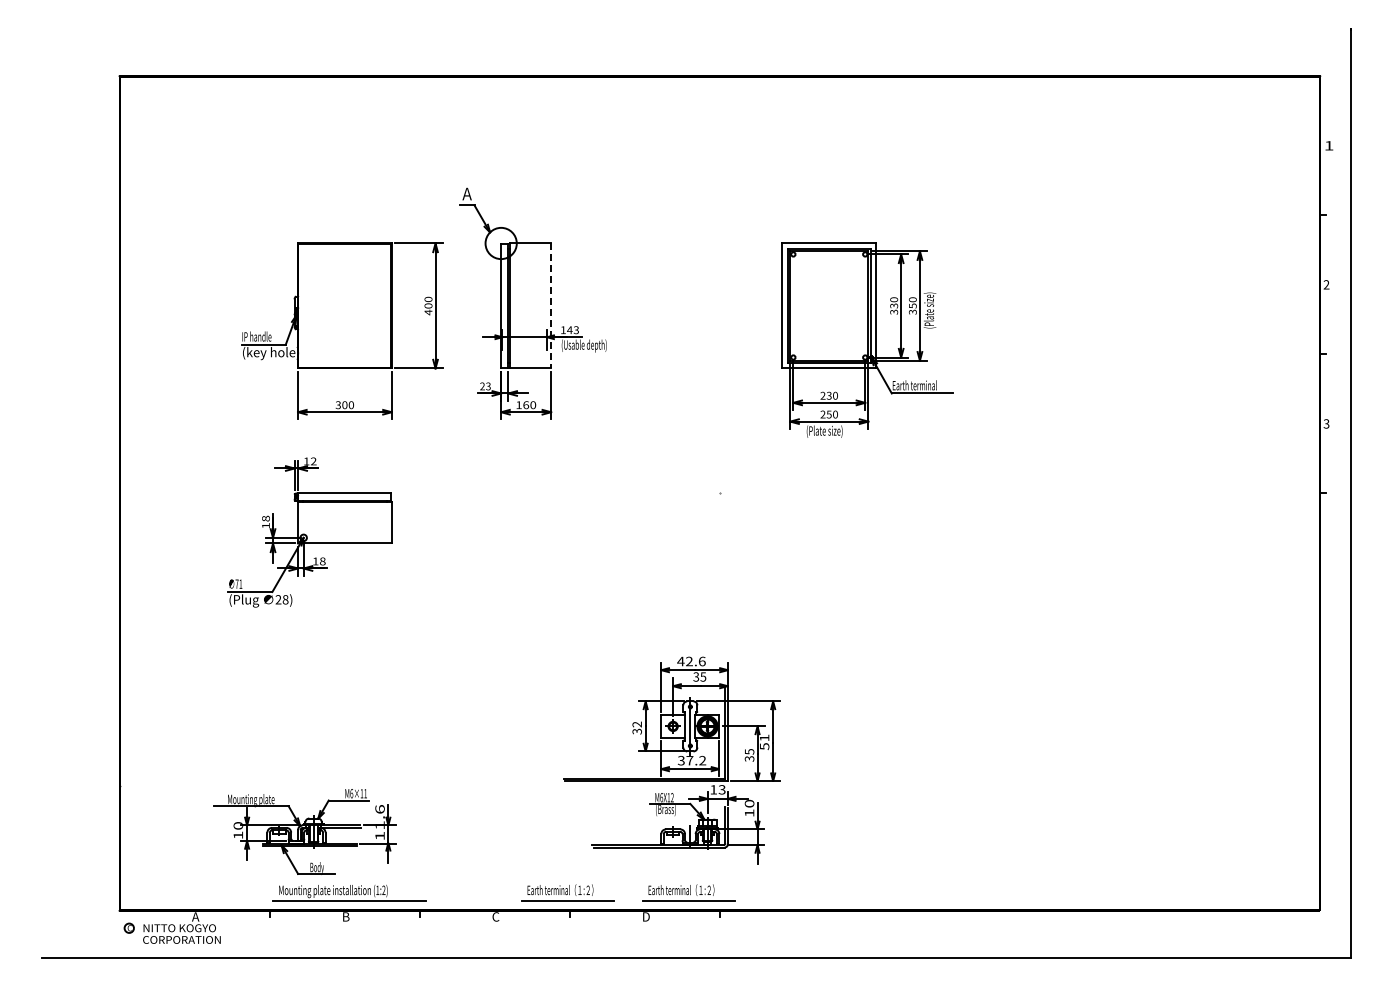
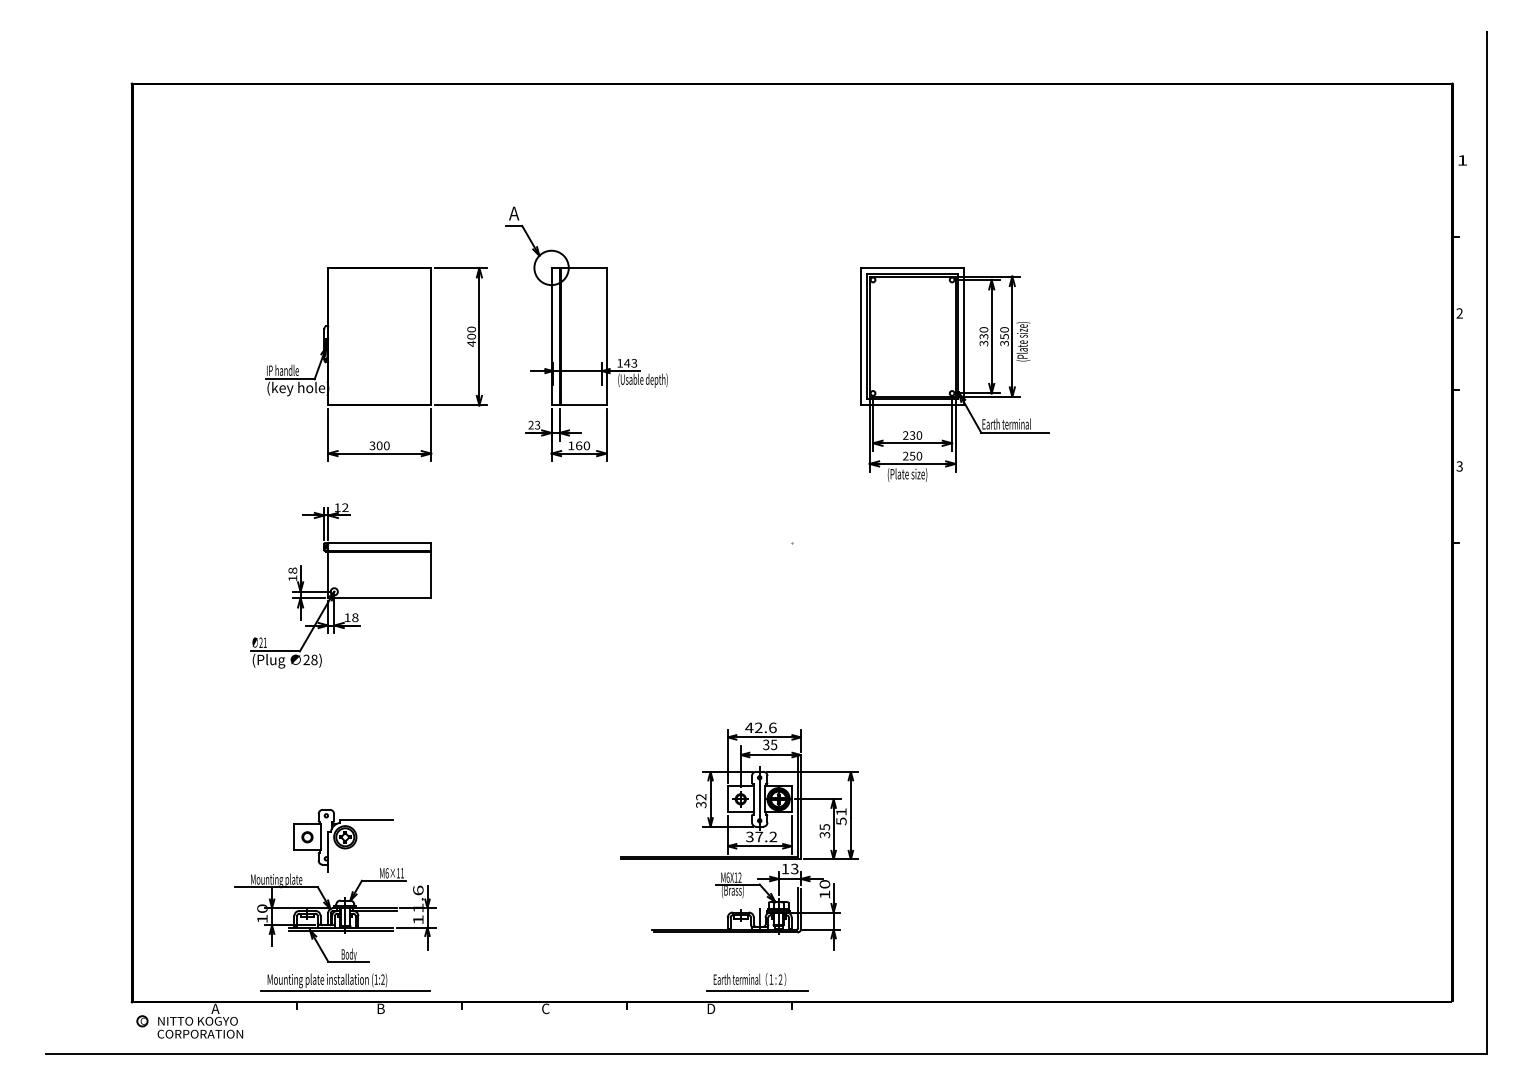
line: (551, 305) -> (606, 336), dashed -> solid
text: (236, 583) -> (260, 642), 71 -> 21
part: (311, 764) -> (342, 841), added
part: (567, 892) -> (624, 981), removed
part: (349, 893) -> (345, 983), moved

